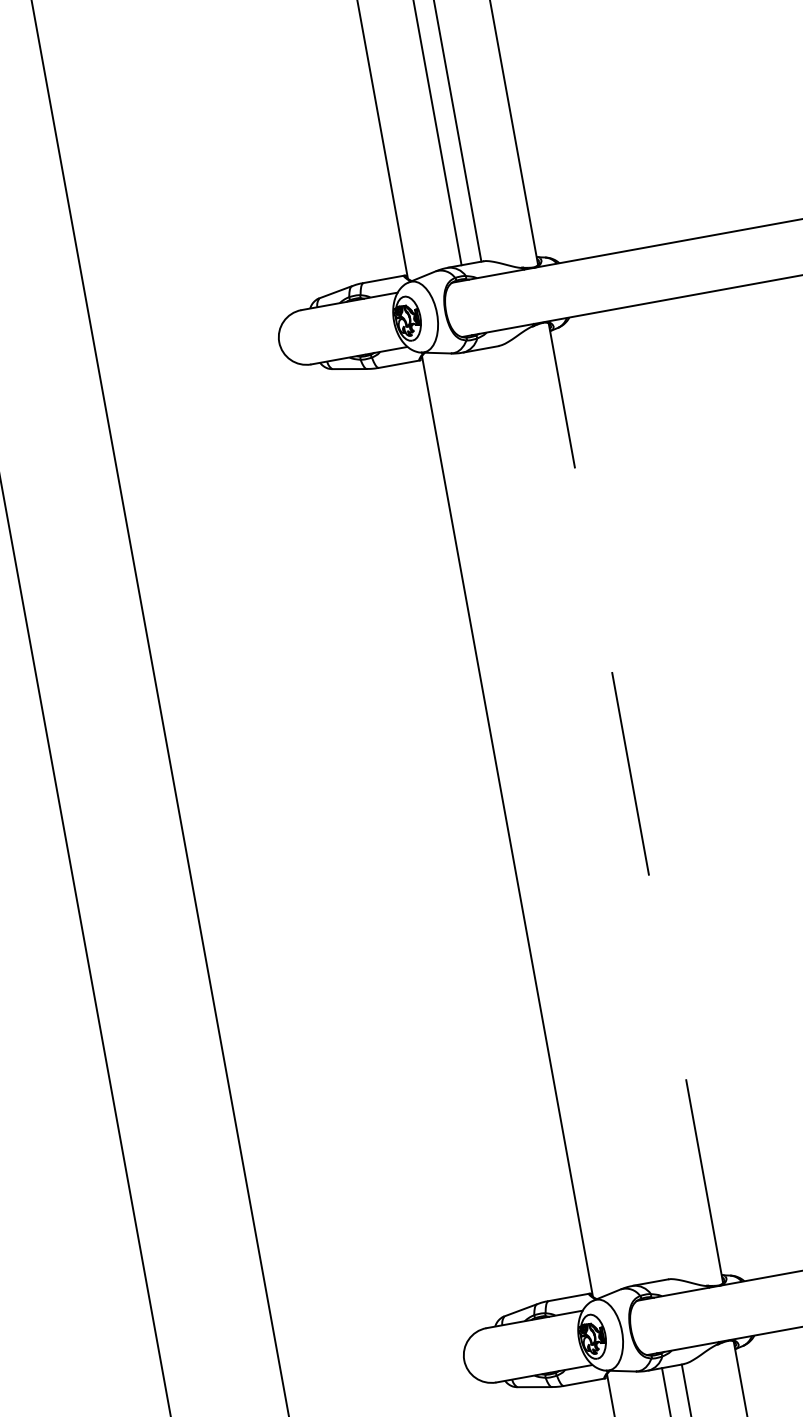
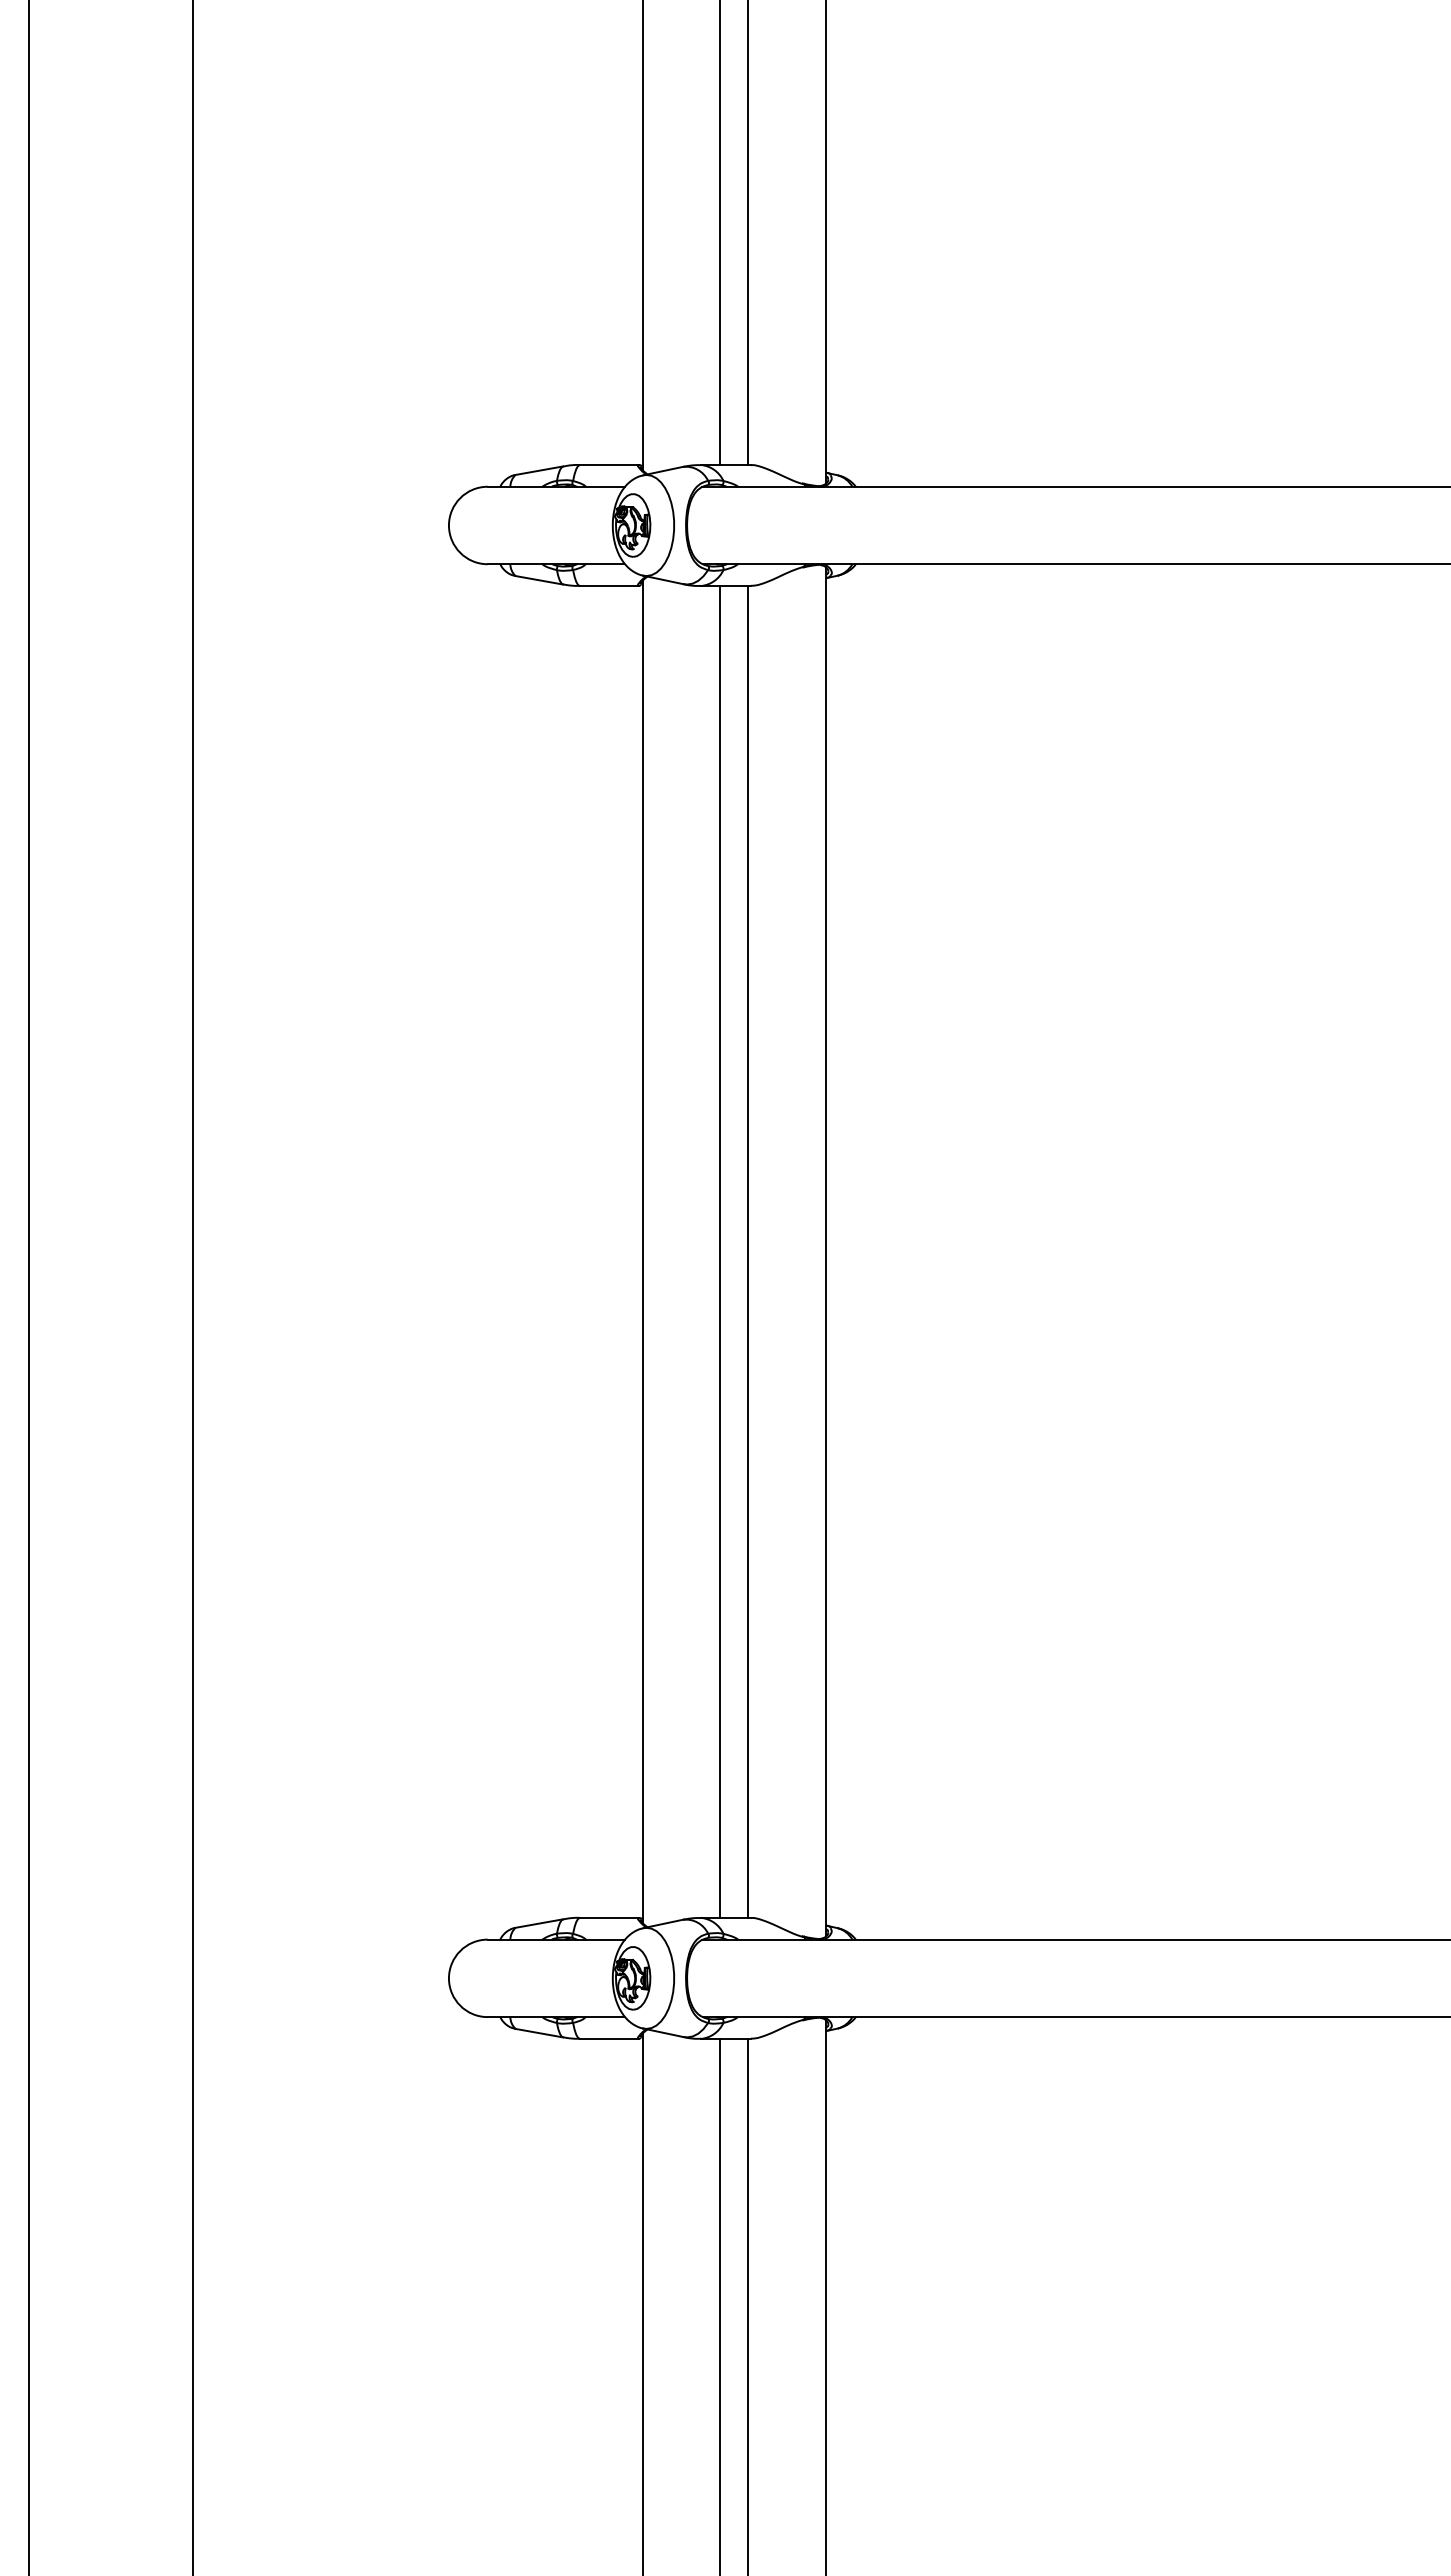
line: (635, 802) -> (825, 1251), dashed -> solid
line: (581, 812) -> (748, 1251), added
line: (561, 816) -> (720, 1251), added

